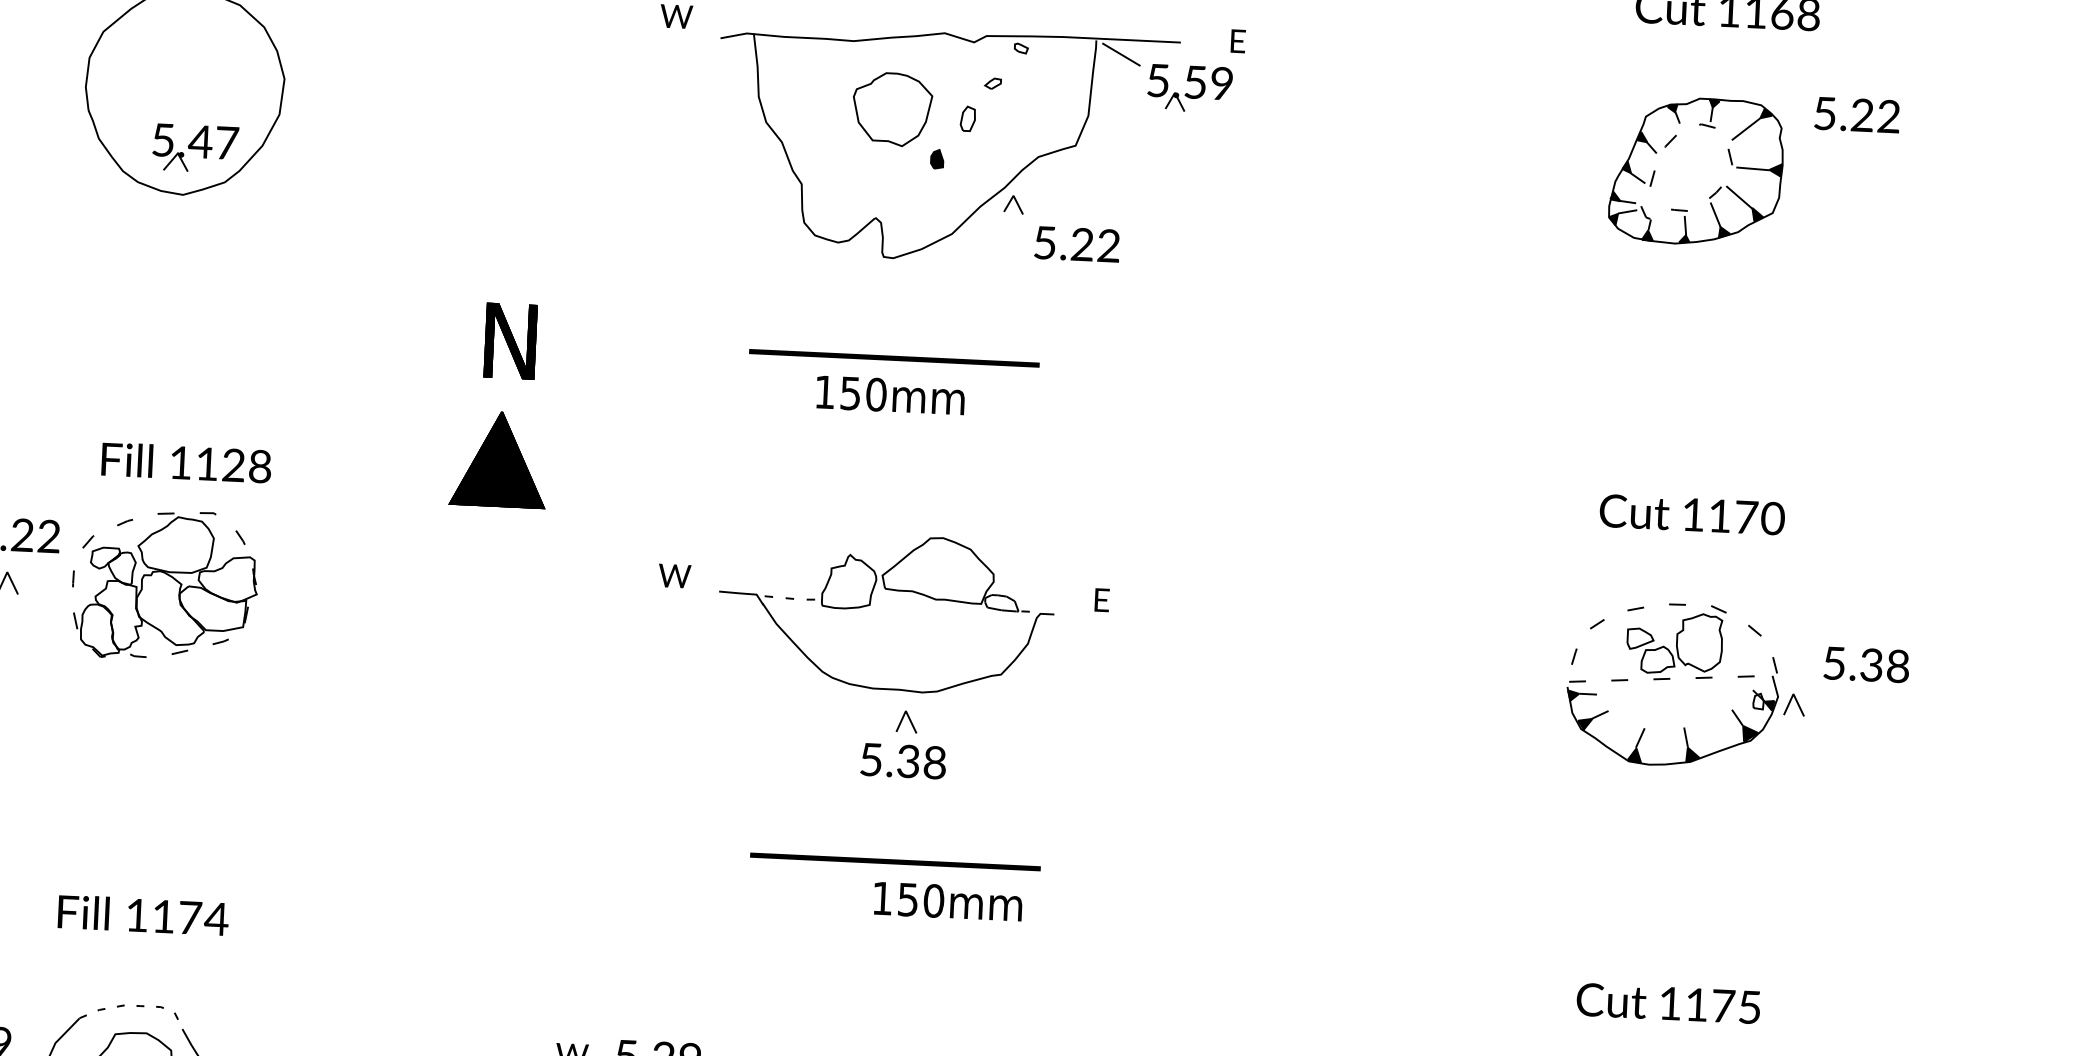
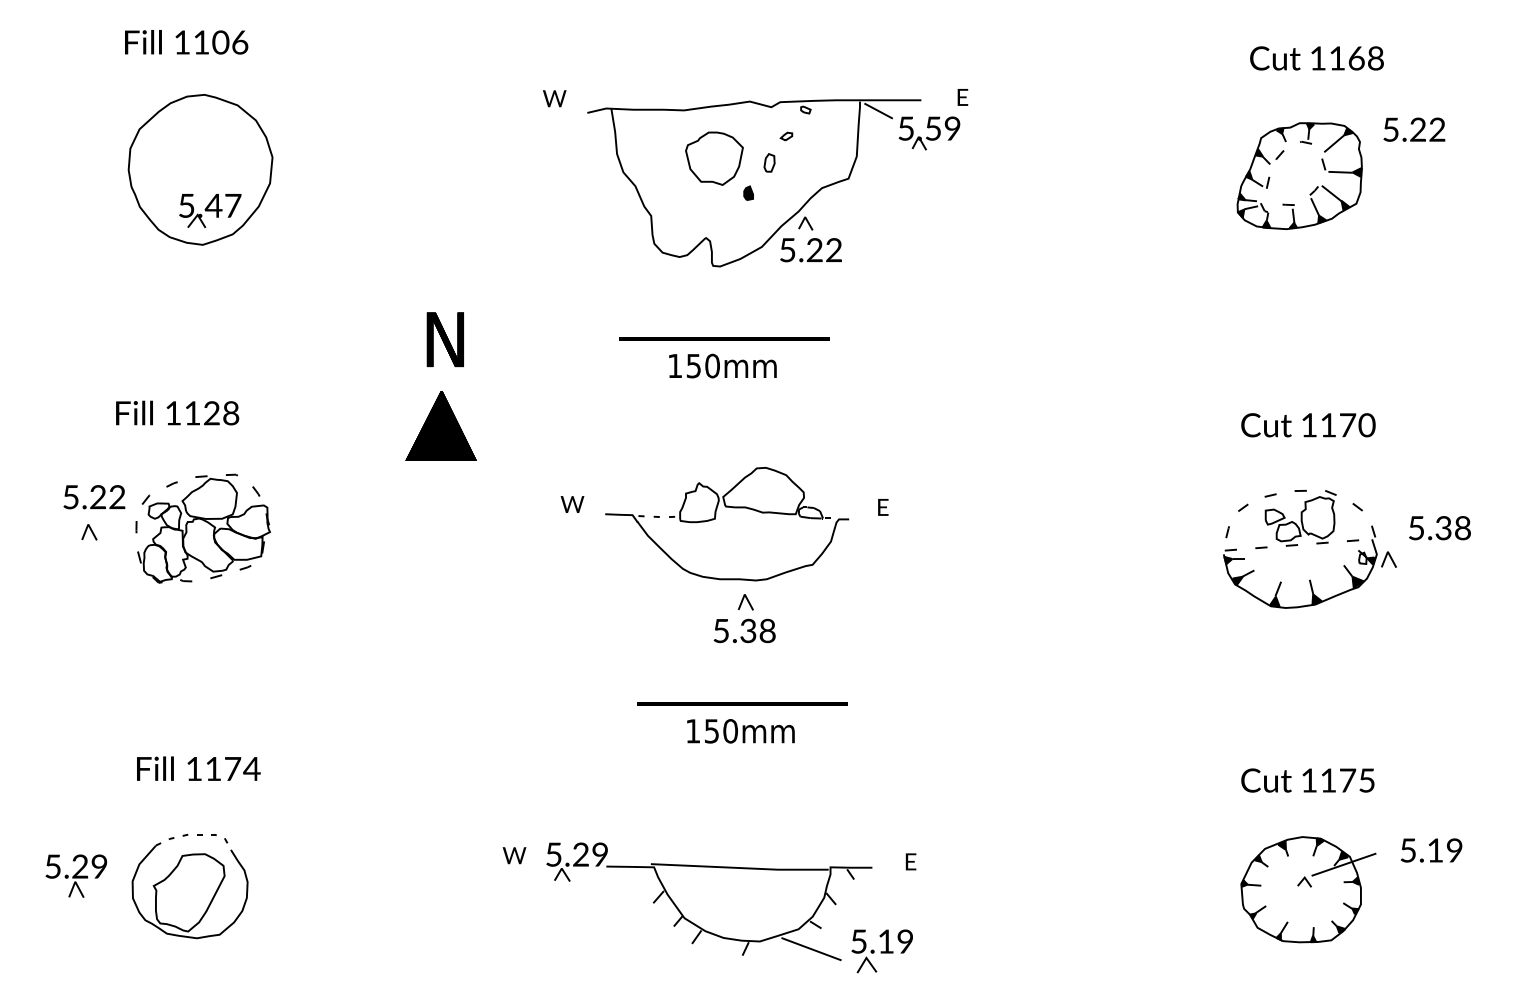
text: (1076, 244) -> (810, 250), moved
text: (186, 462) -> (177, 412), moved
text: (947, 901) -> (740, 731), moved

